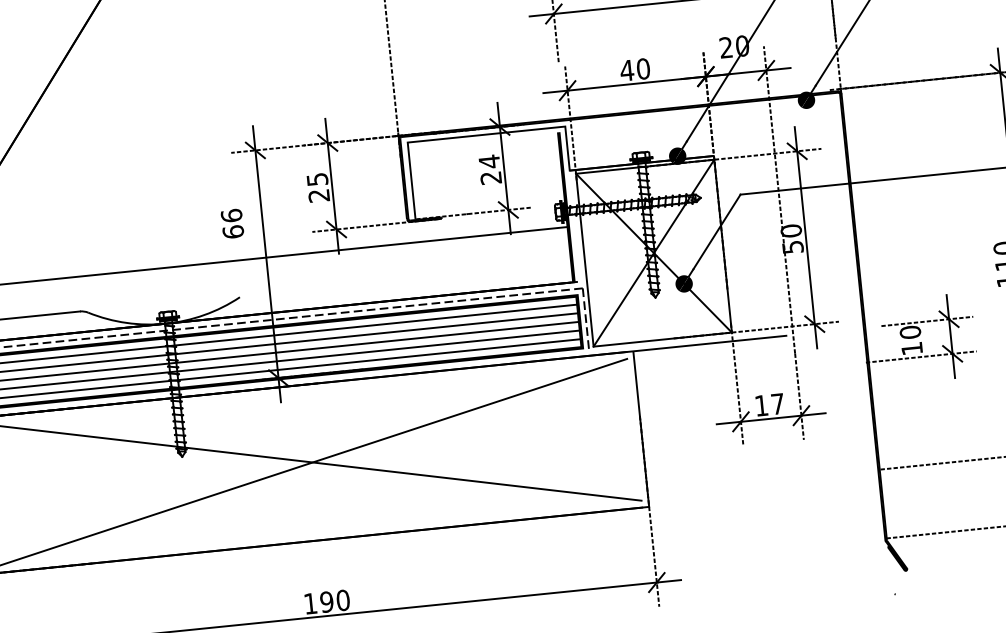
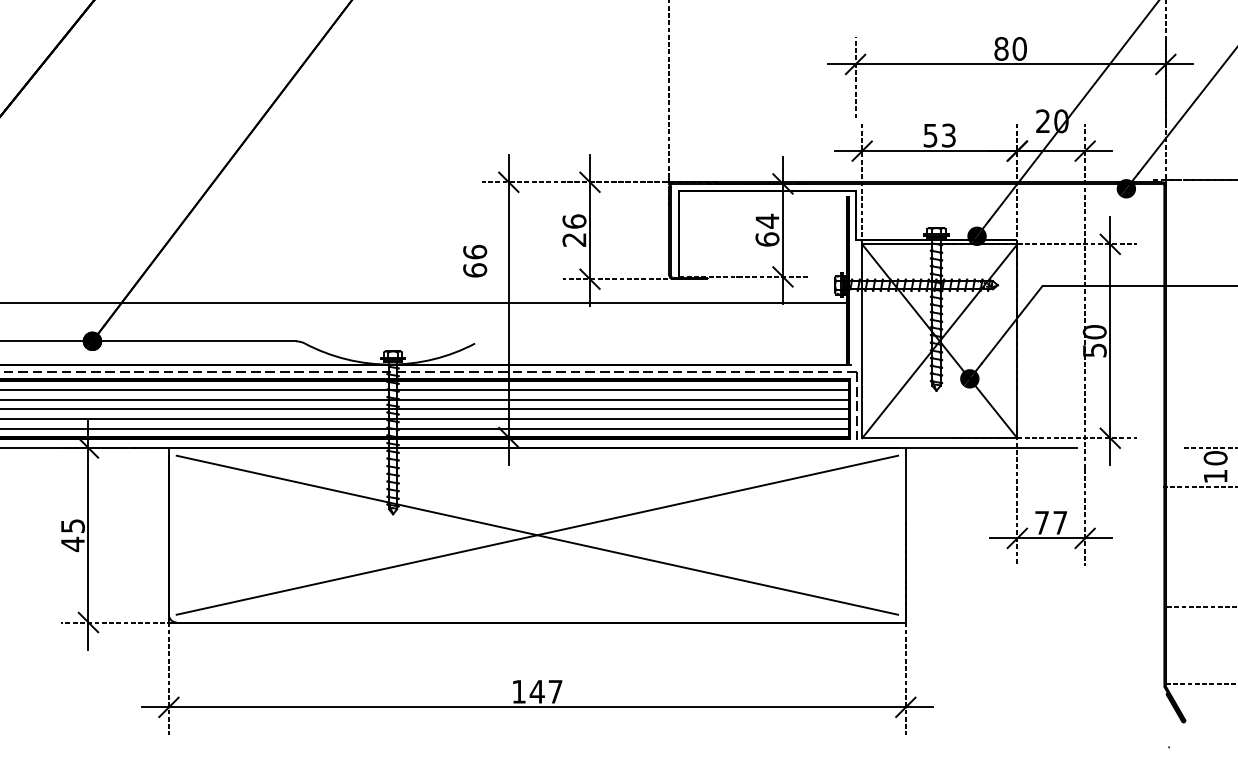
text: (635, 69) -> (939, 135), 40 -> 53
text: (491, 178) -> (767, 239), 24 -> 64
text: (317, 179) -> (574, 221), 25 -> 26
text: (761, 405) -> (1041, 522), 17 -> 77
text: (334, 601) -> (545, 691), 190 -> 147

